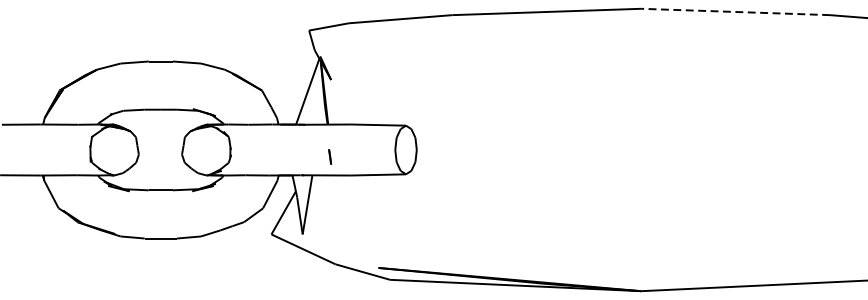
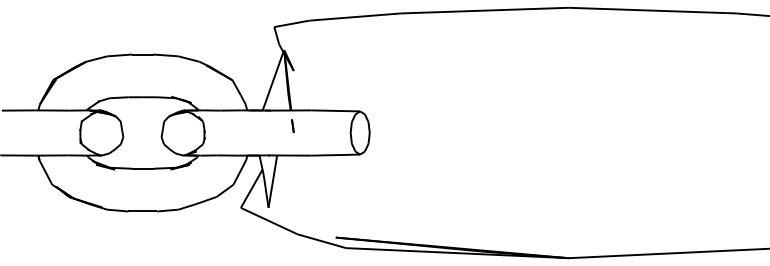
line: (735, 11) -> (652, 10), dashed -> solid
part: (329, 156) -> (292, 125), moved

